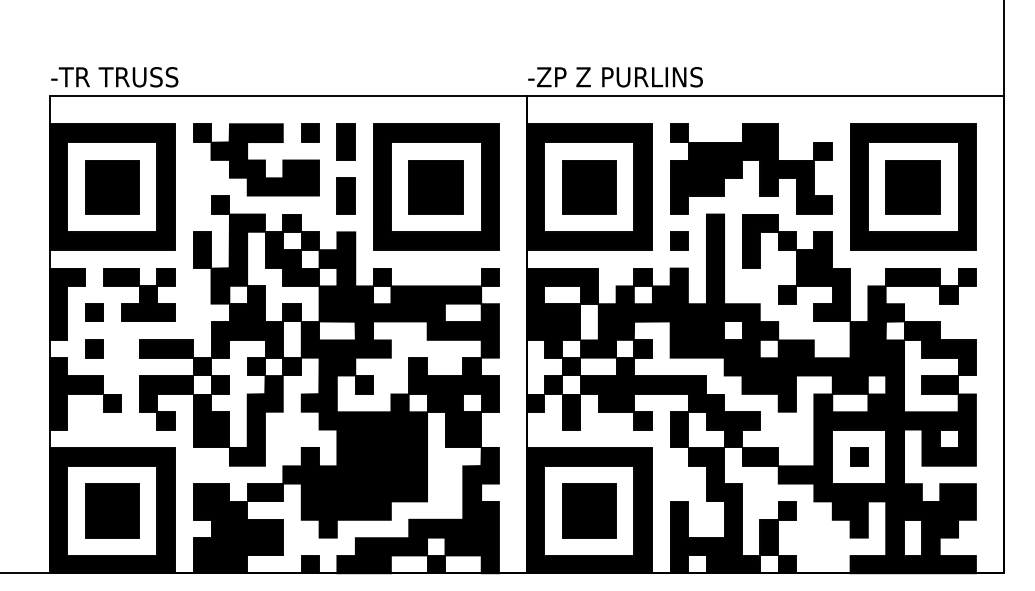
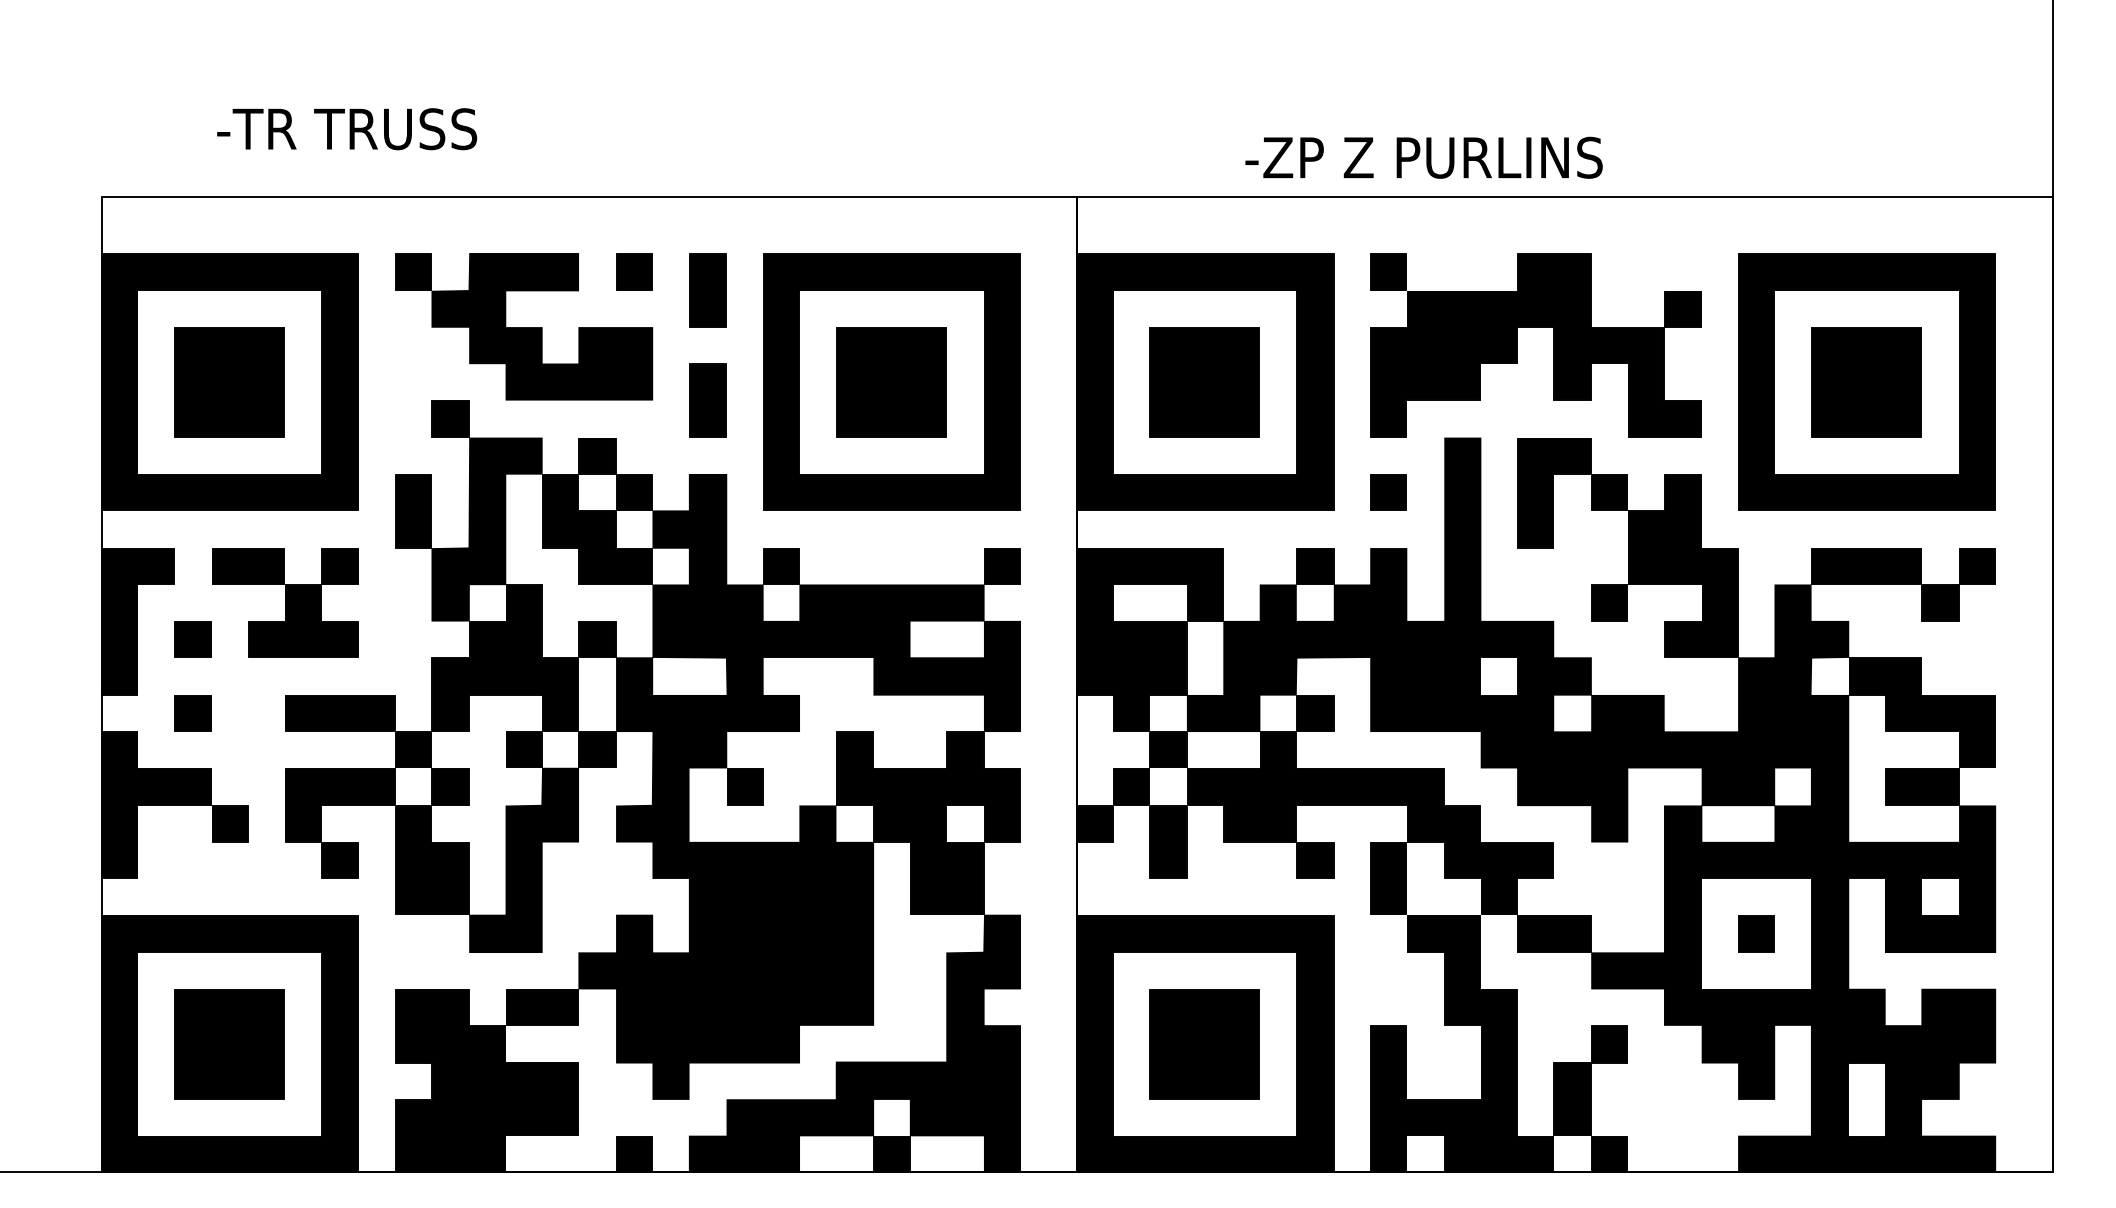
text: (114, 77) -> (346, 129), moved
text: (615, 77) -> (1423, 158), moved

